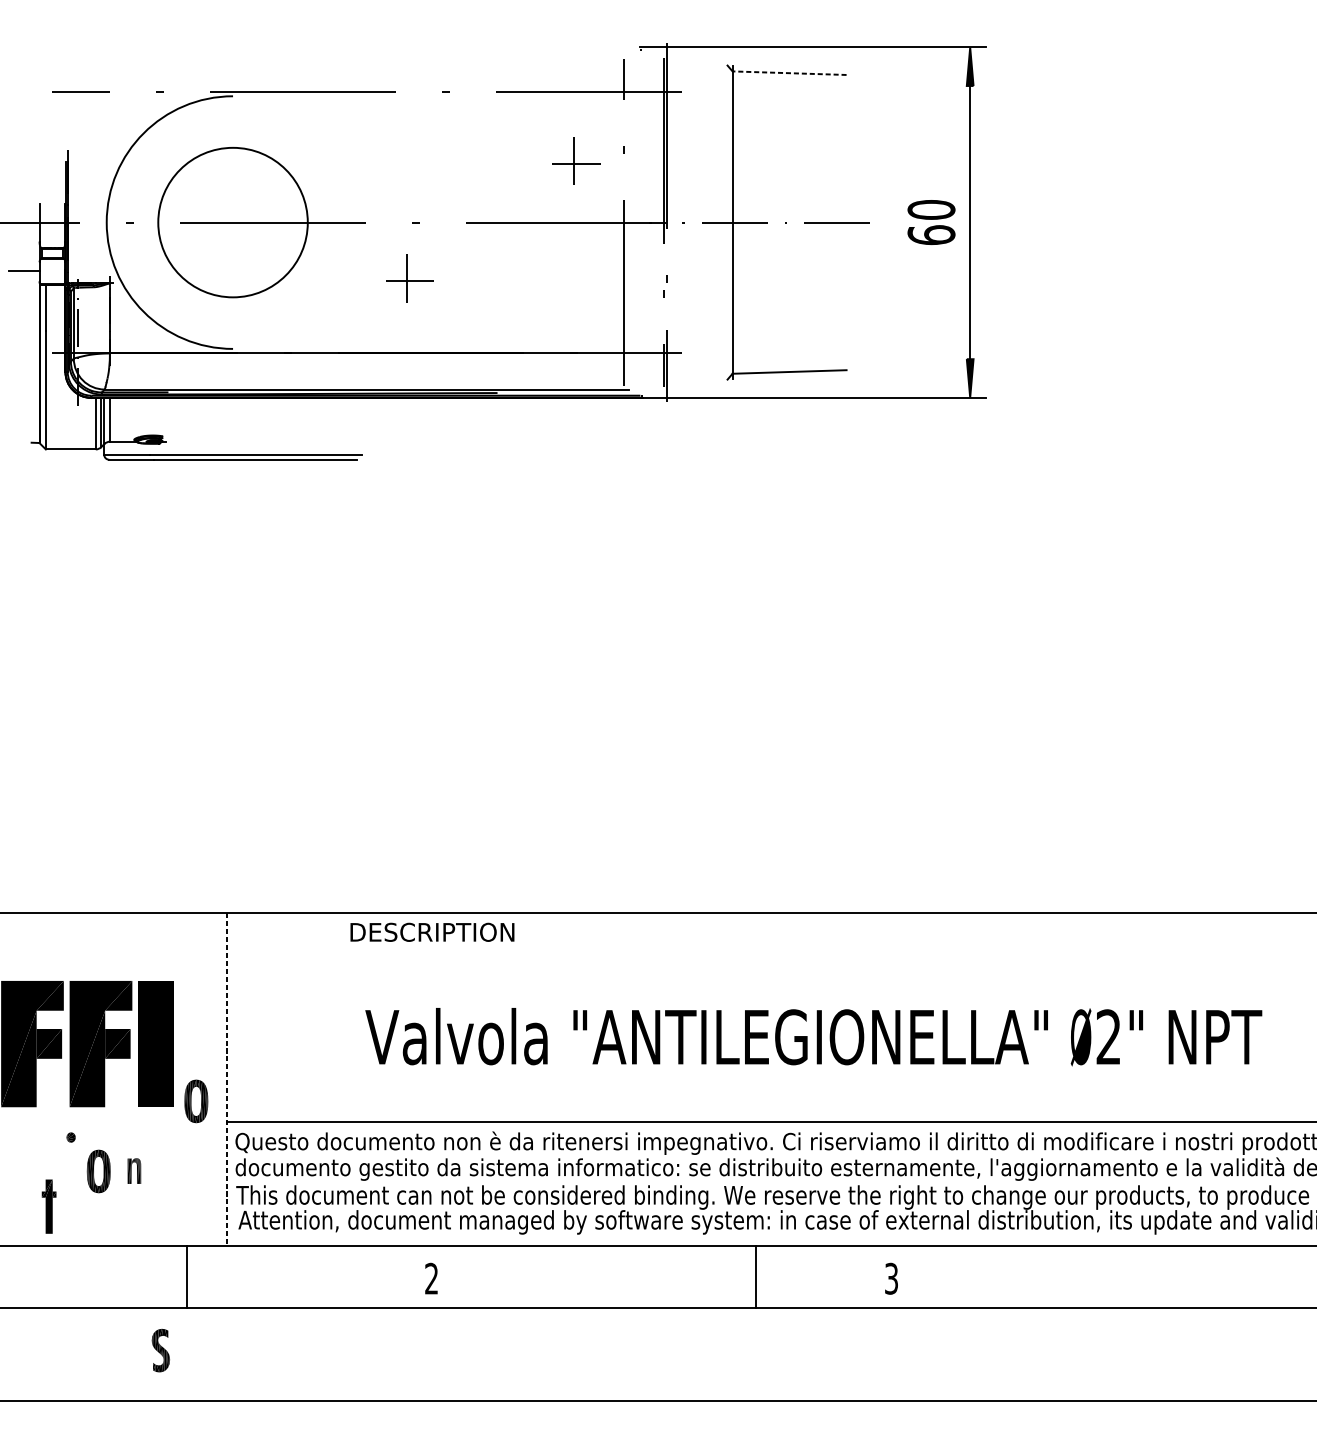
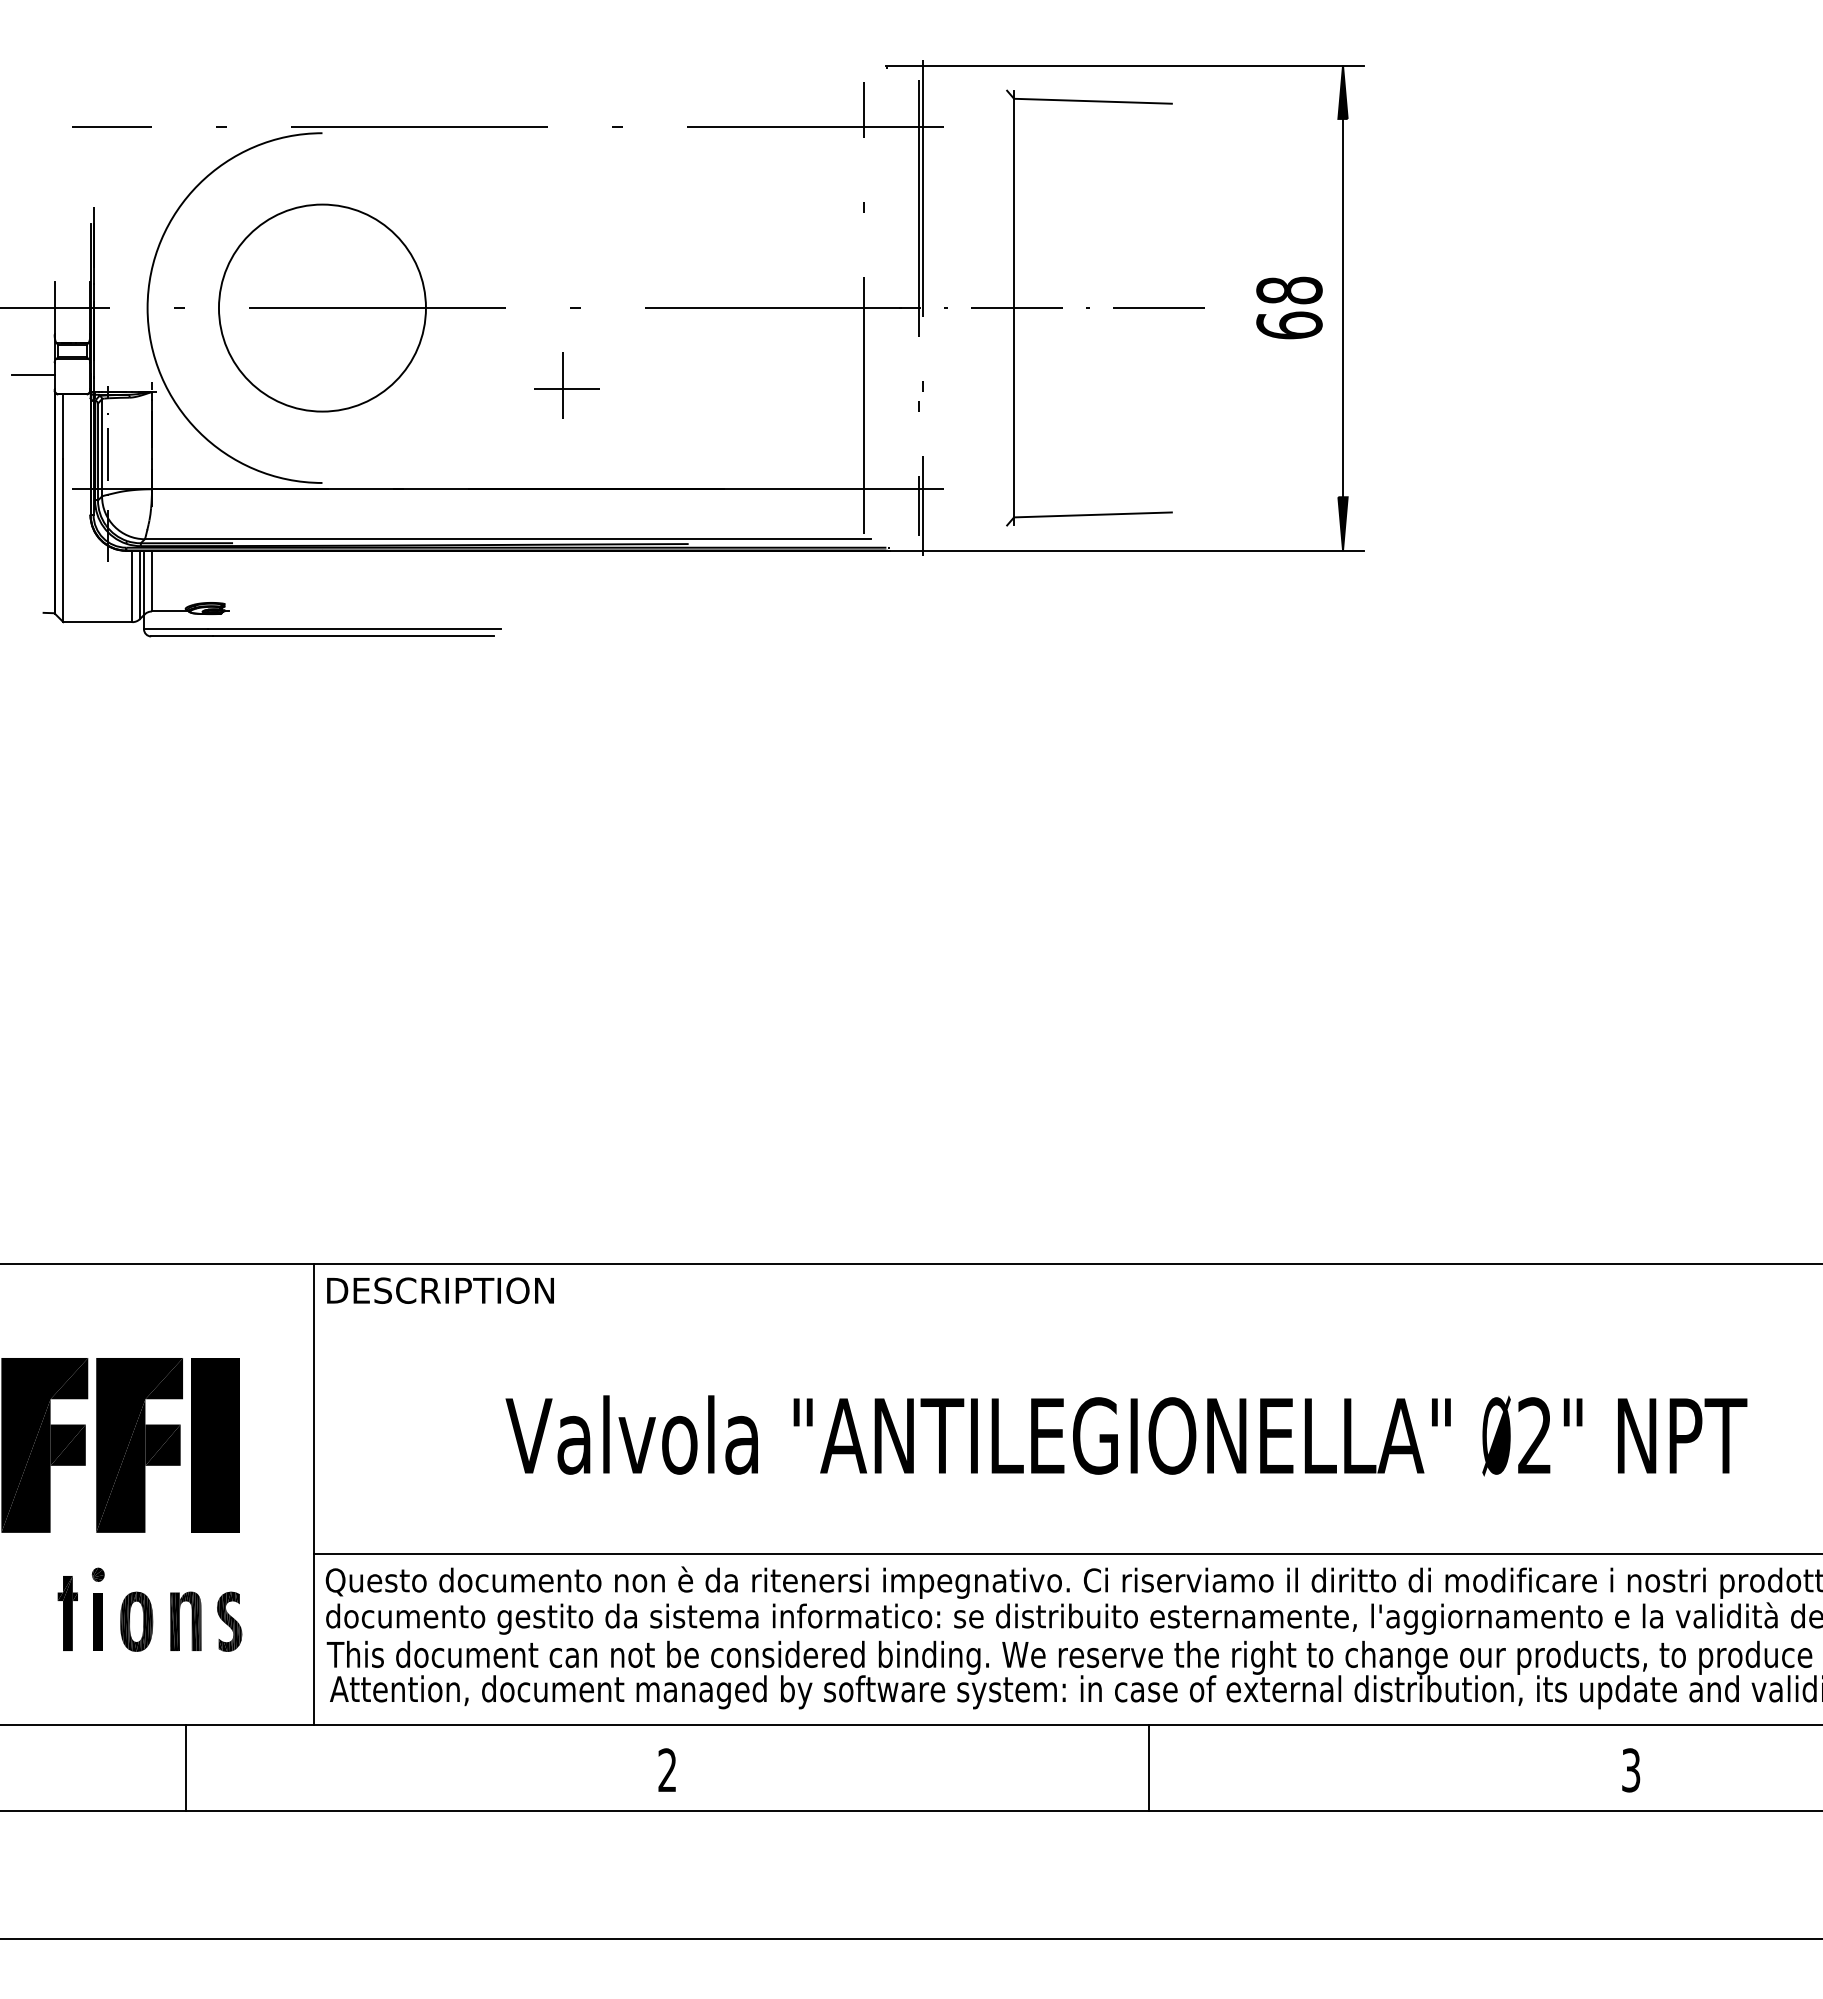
line: (789, 73) -> (1092, 101), dashed -> solid
part: (576, 160) -> (797, 222), removed
text: (931, 209) -> (1289, 290), 60 -> 68
text: (432, 932) -> (440, 1290), moved
line: (227, 1080) -> (314, 1495), dashed -> solid
part: (196, 1101) -> (271, 1524), removed
part: (134, 1170) -> (185, 1620), size x1.67
part: (70, 1171) -> (97, 1621), added
part: (48, 1206) -> (67, 1613), moved
line: (186, 1276) -> (185, 1767), moved
line: (756, 1276) -> (1149, 1767), moved
text: (430, 1278) -> (666, 1769), moved
text: (891, 1278) -> (1631, 1770), moved
part: (160, 1350) -> (229, 1621), moved

